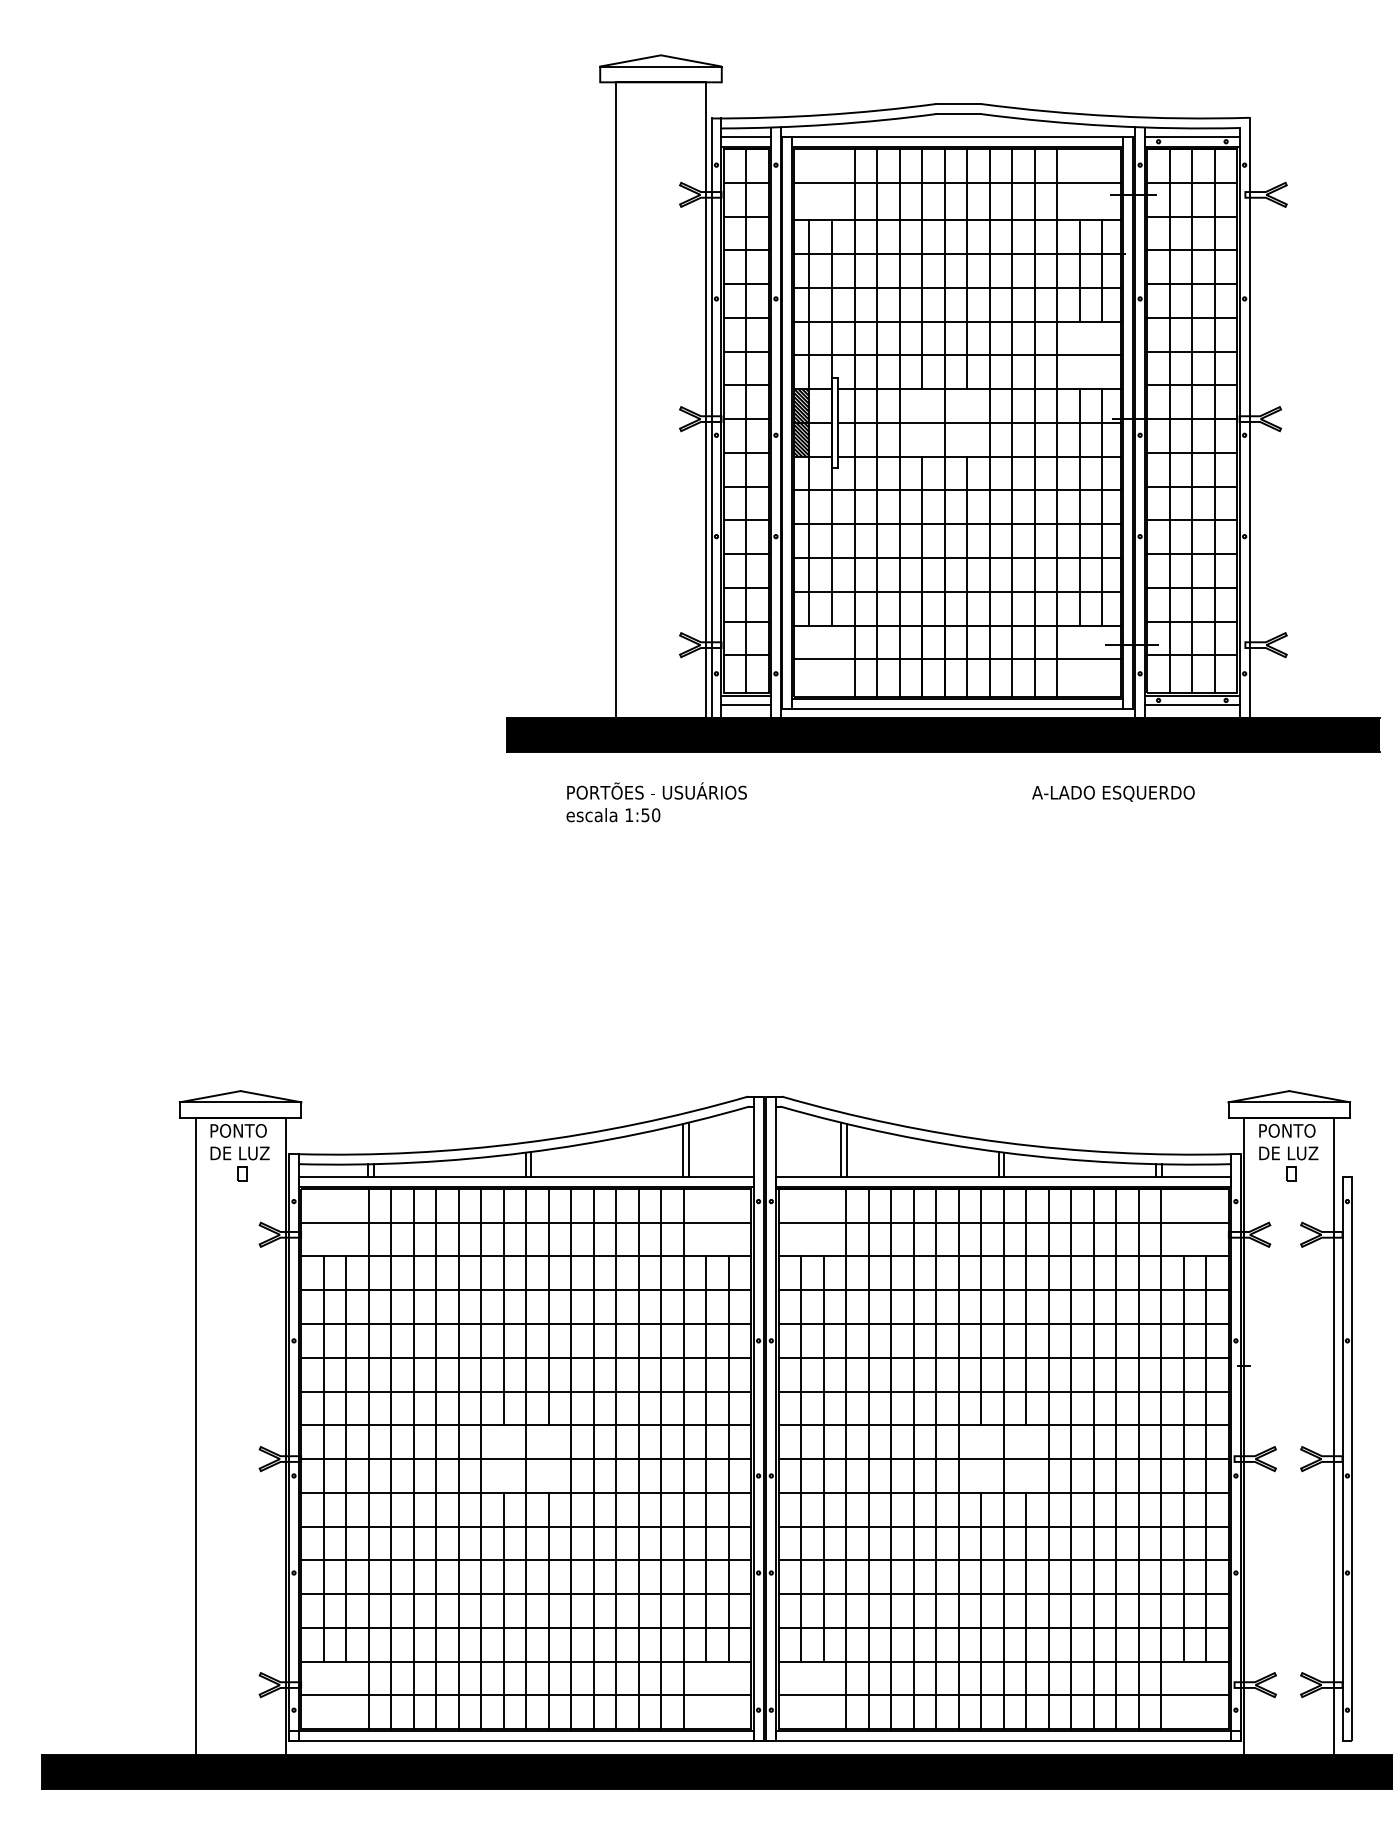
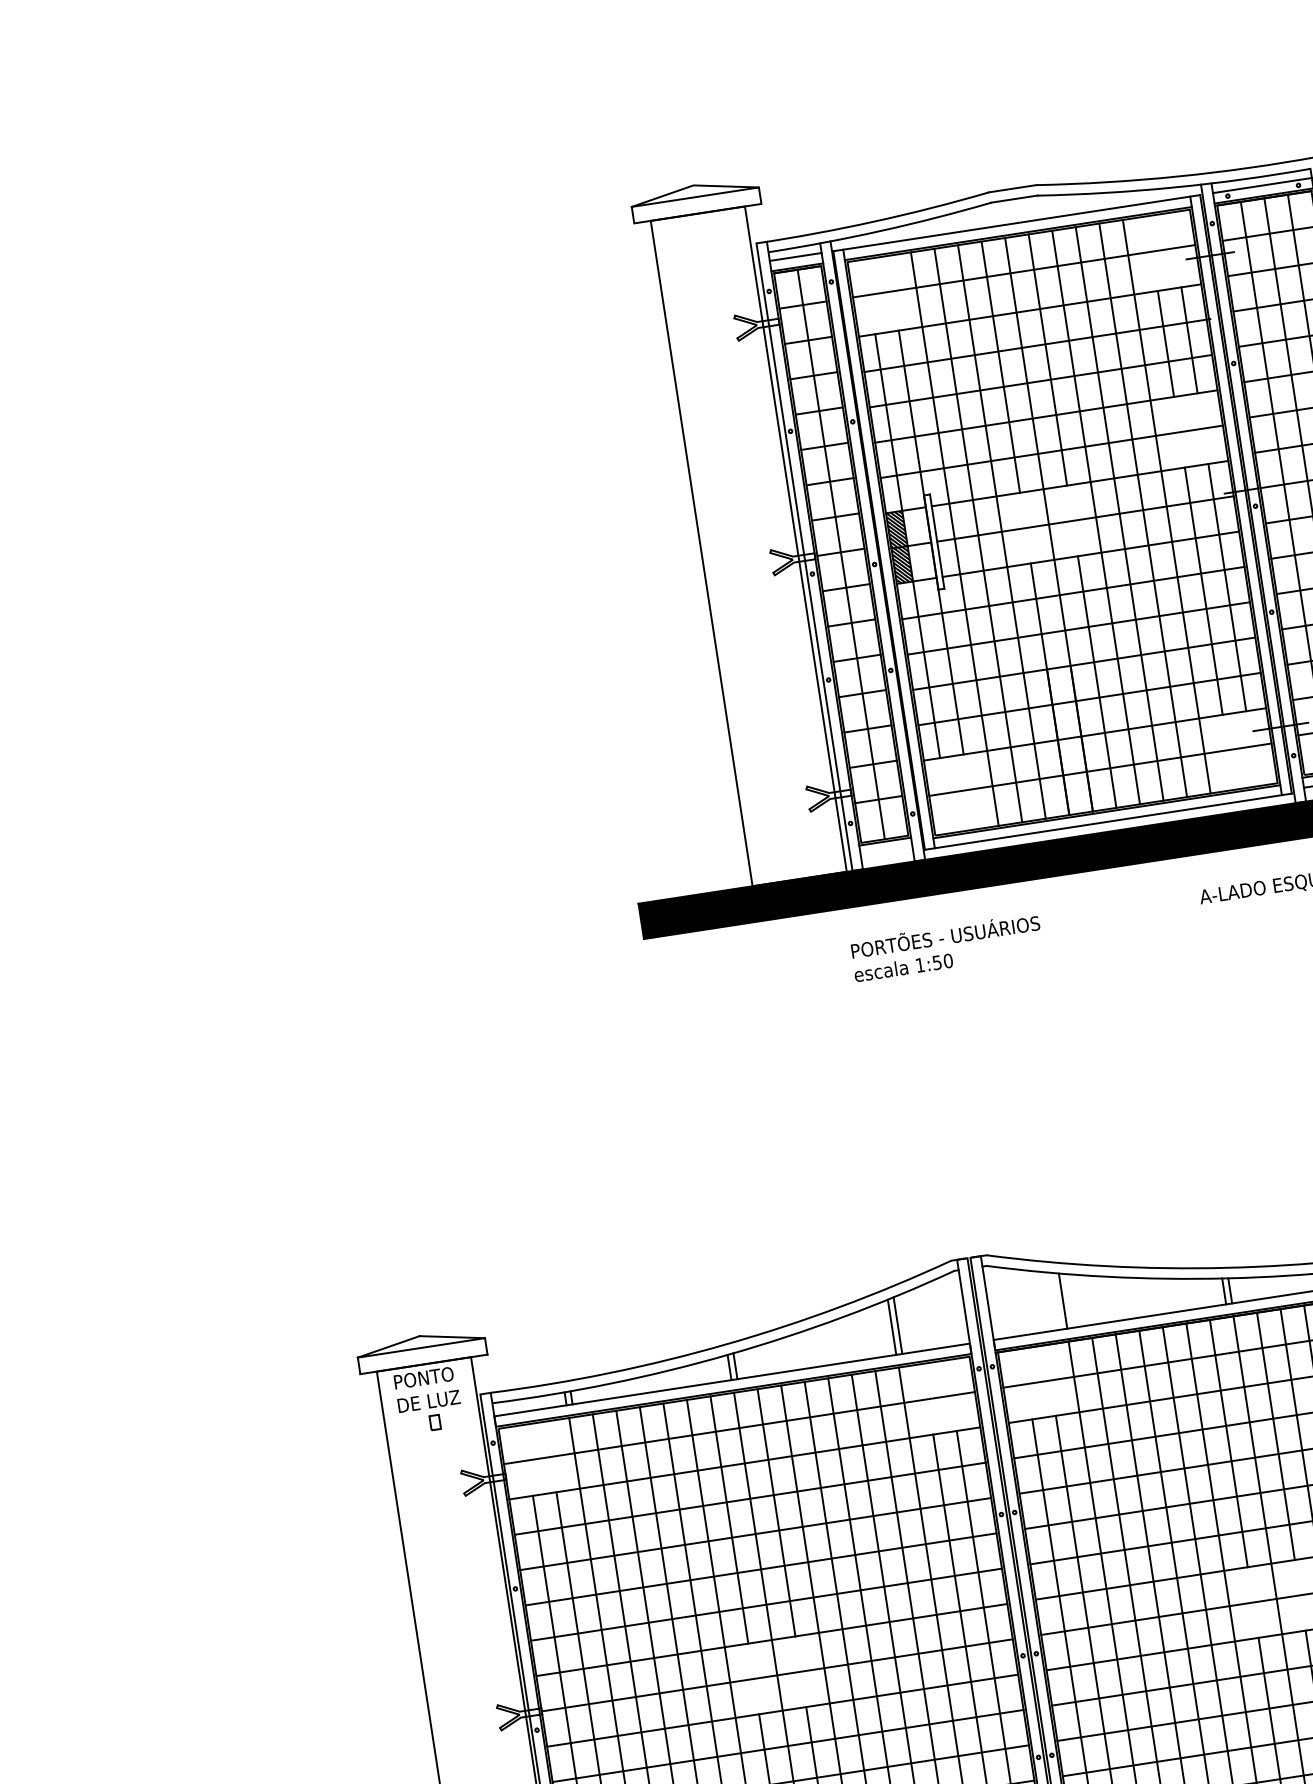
line: (745, 705) -> (886, 852), removed
text: (656, 802) -> (946, 947), moved
line: (841, 1149) -> (1057, 1301), removed

